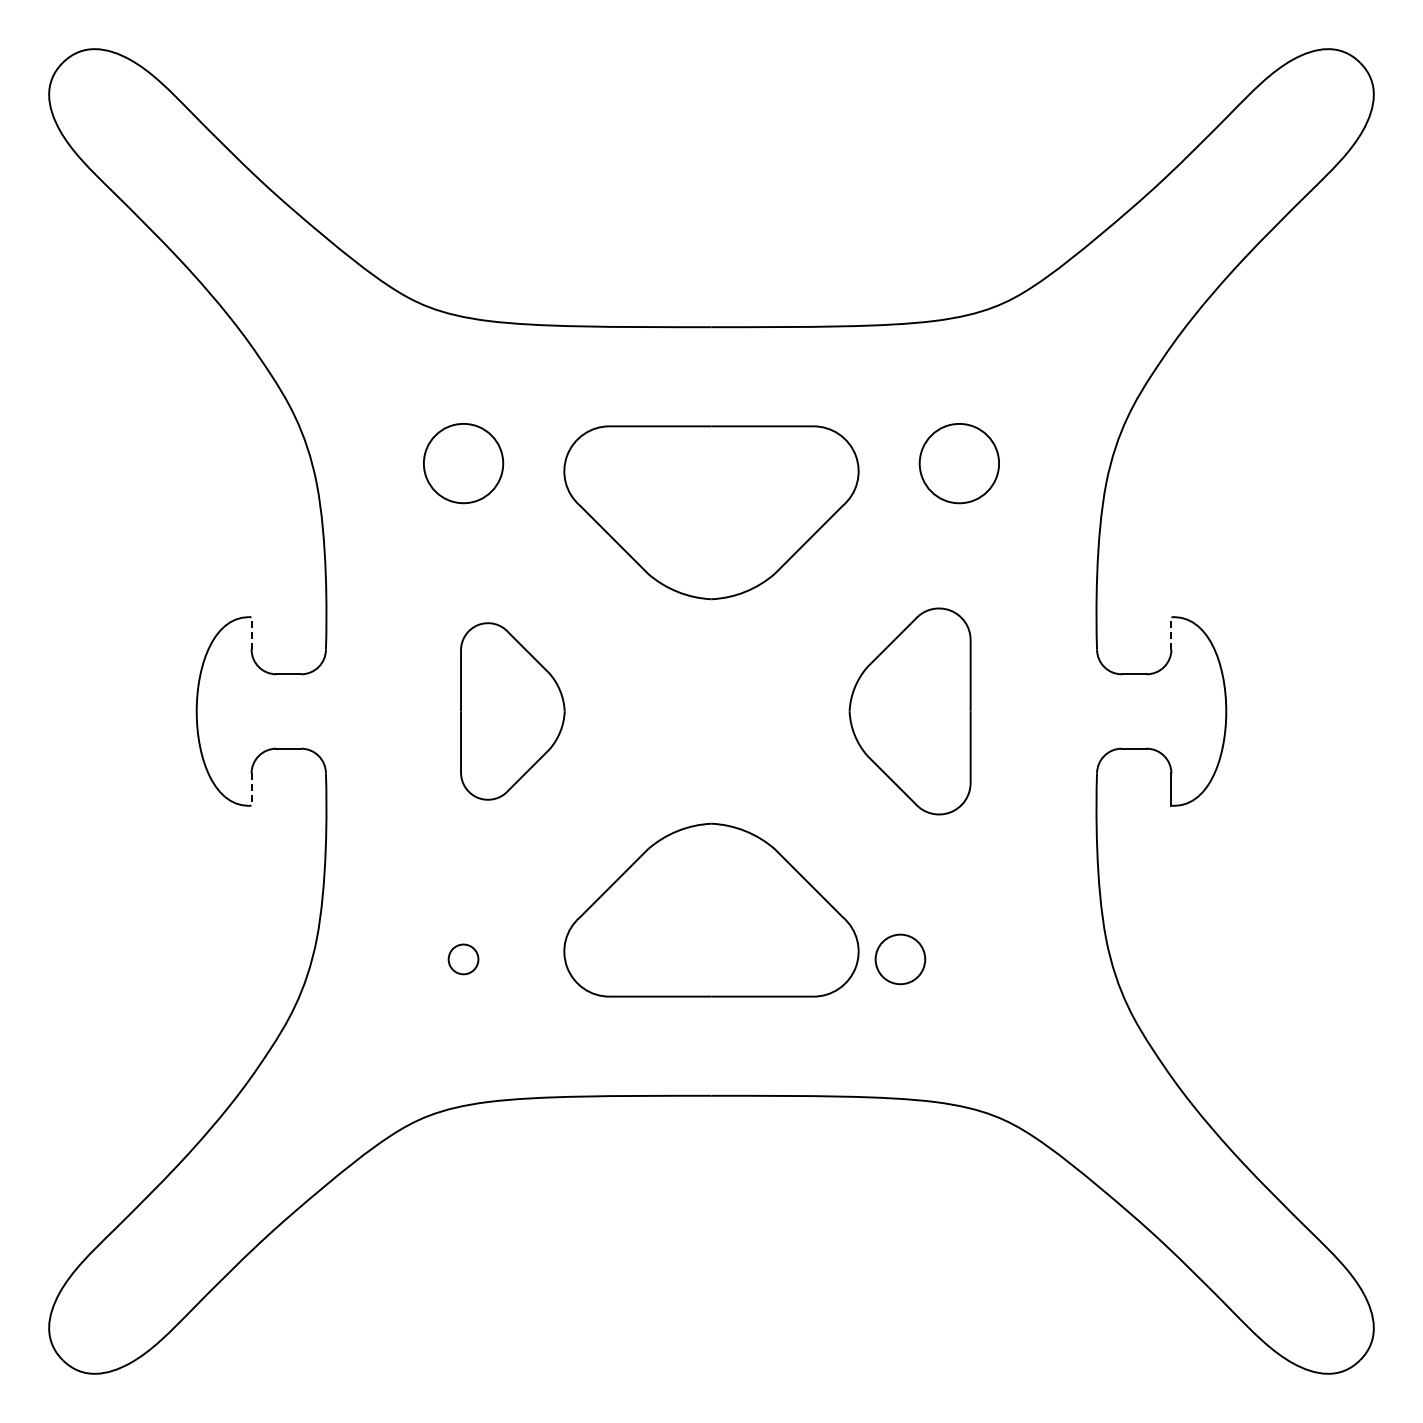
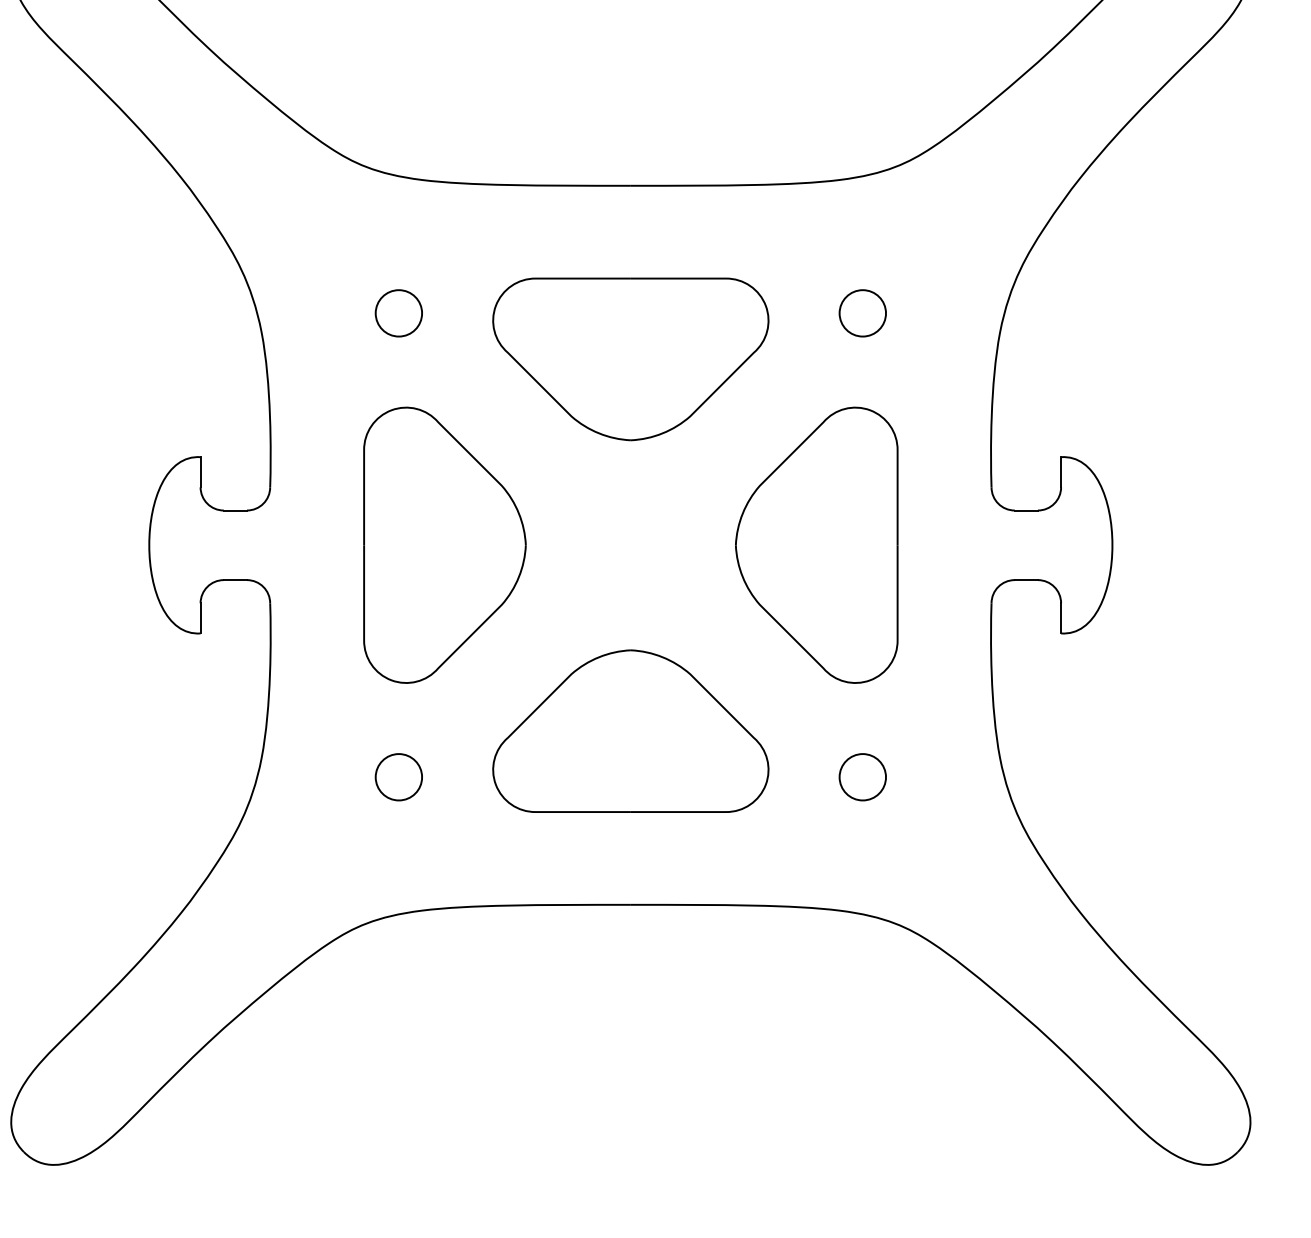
circle: (463, 463) -> (398, 313), size x0.62
circle: (959, 463) -> (862, 313), size x0.62
line: (251, 632) -> (200, 471), dashed -> solid
line: (1171, 632) -> (1061, 471), dashed -> solid
part: (512, 711) -> (444, 545), size x1.67
part: (909, 711) -> (816, 545), size x1.43
line: (251, 790) -> (200, 619), dashed -> solid
circle: (463, 959) -> (398, 777), size x1.67
circle: (900, 959) -> (862, 777), moved

